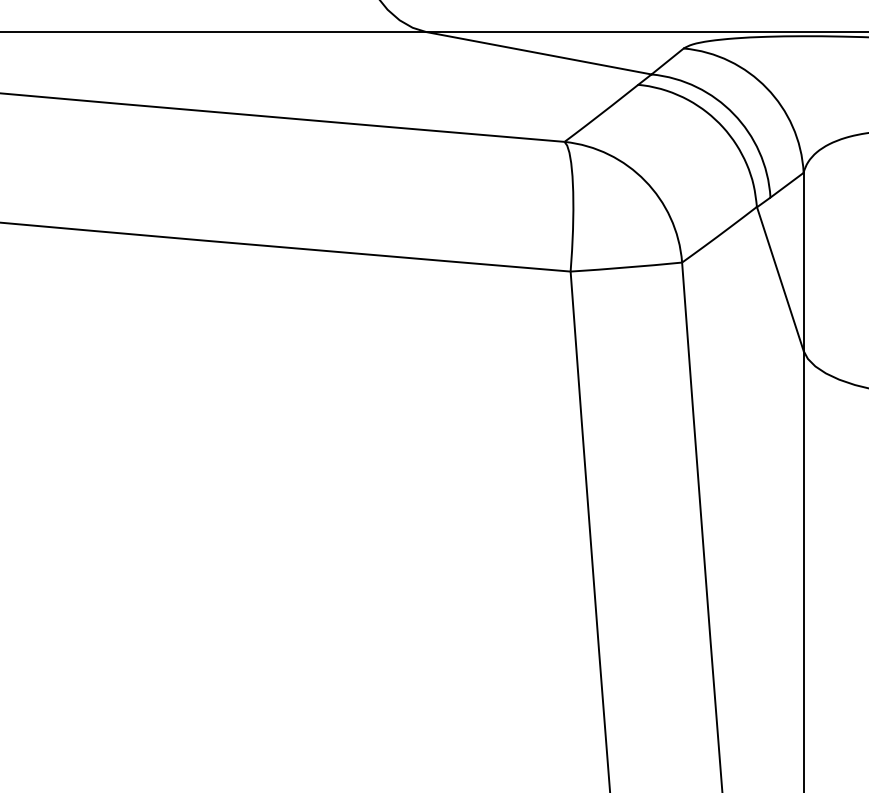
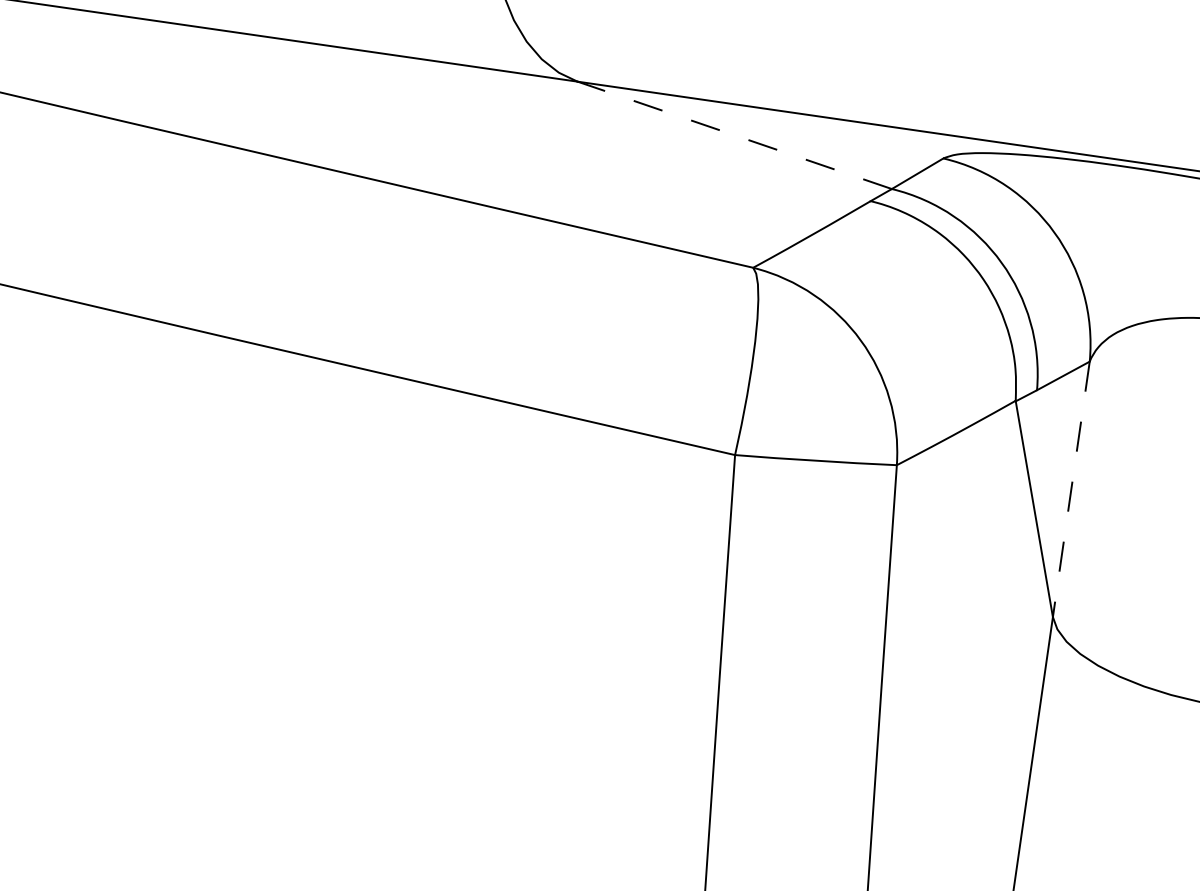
line: (538, 53) -> (734, 135), solid -> dashed
line: (803, 262) -> (1071, 490), solid -> dashed

